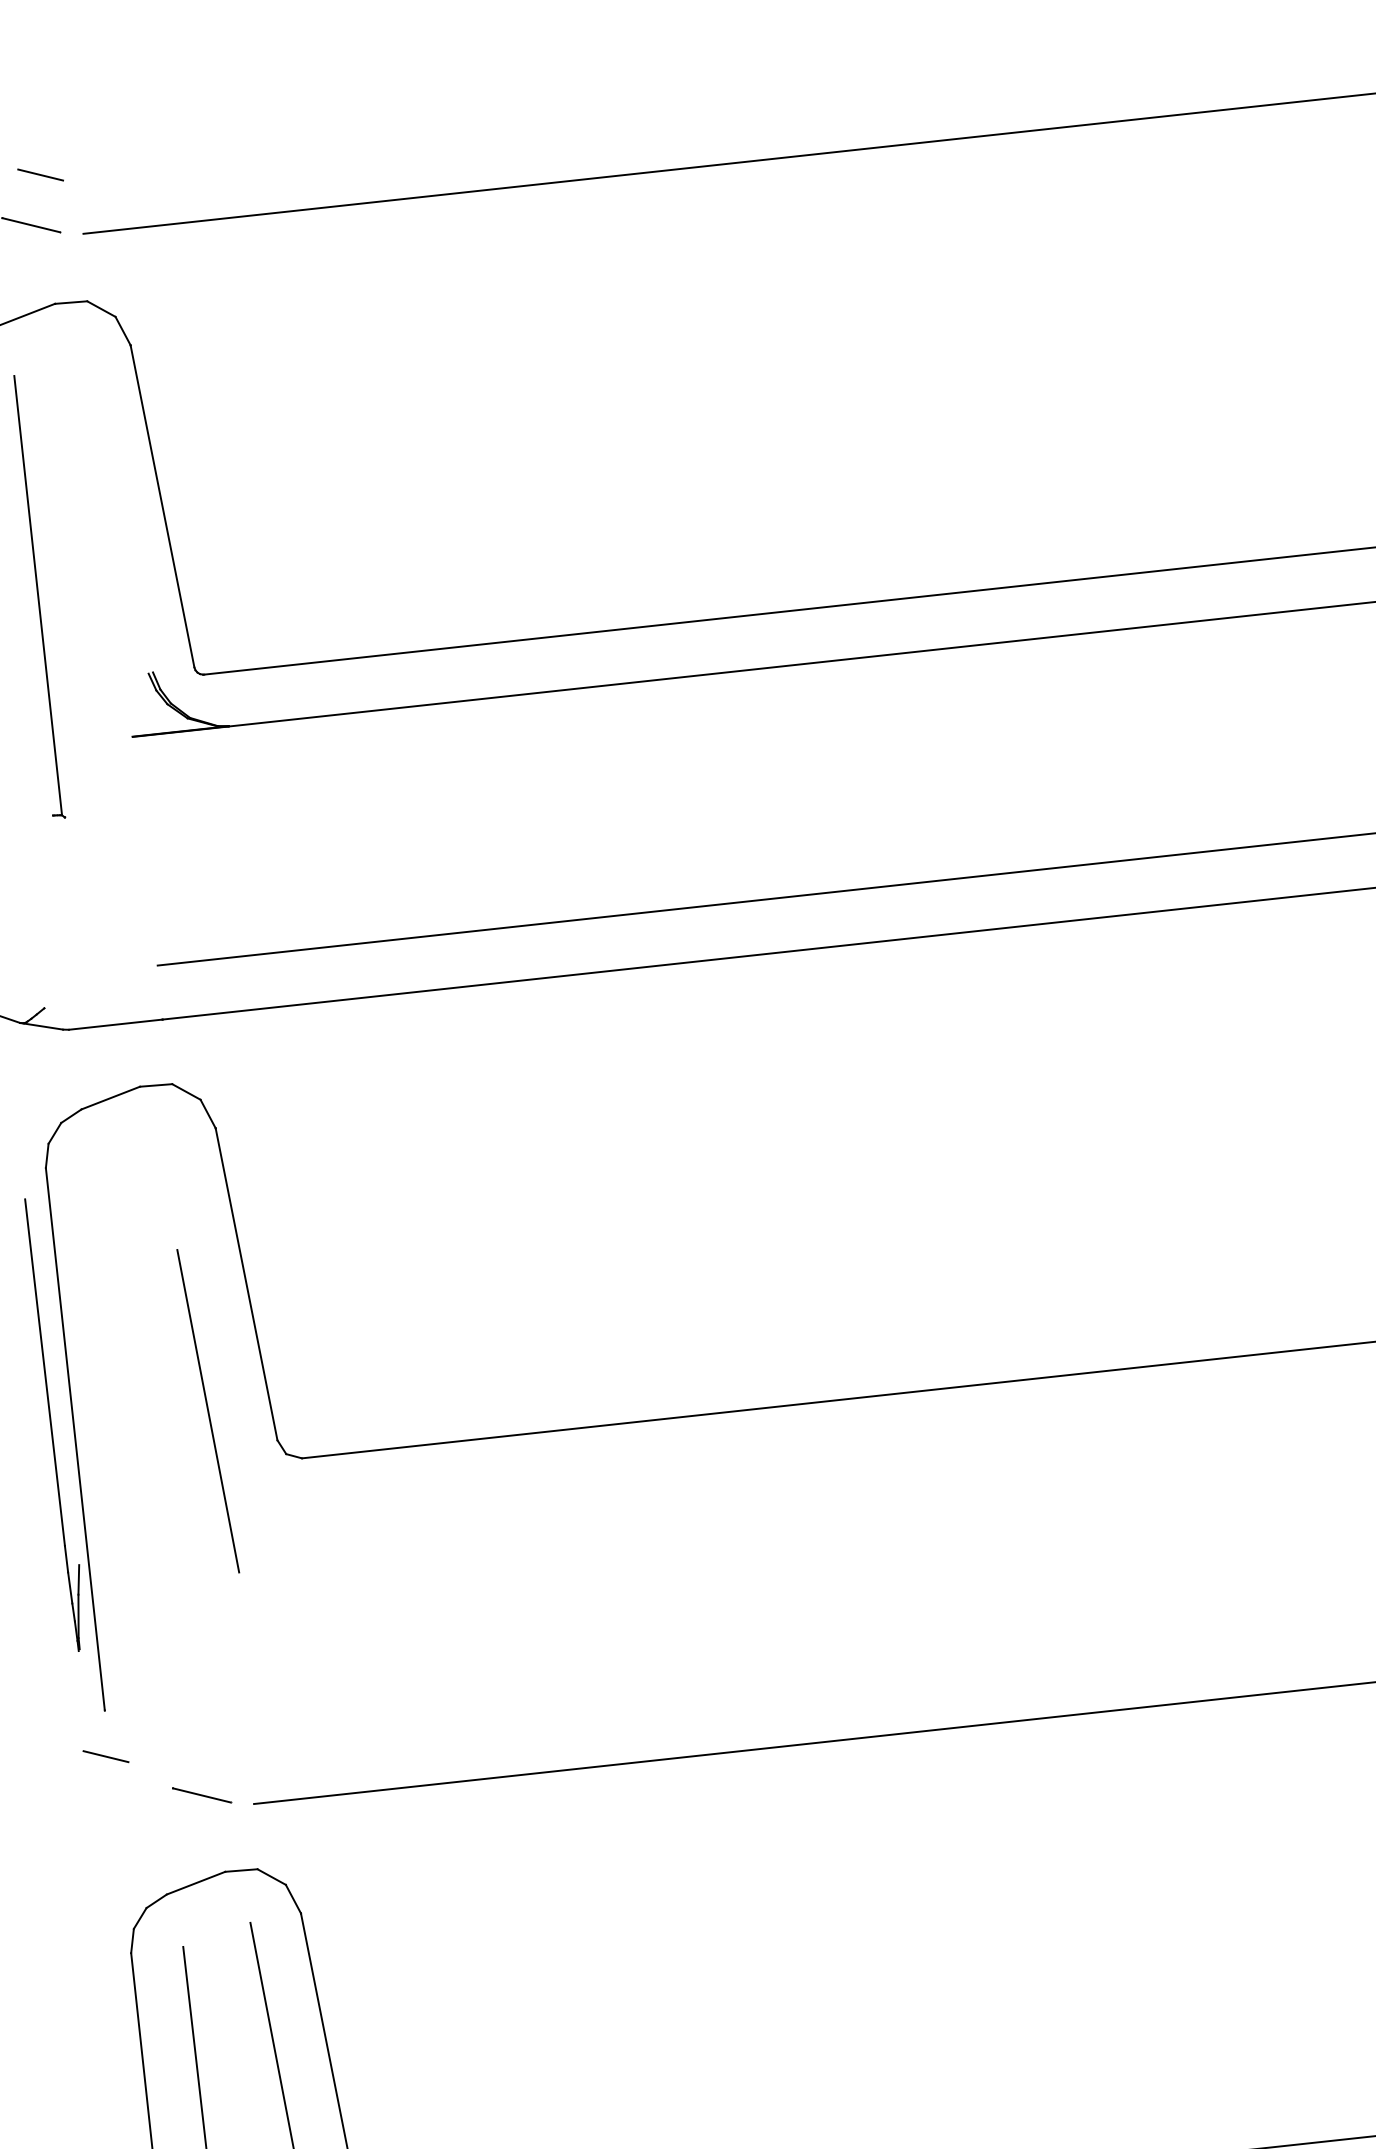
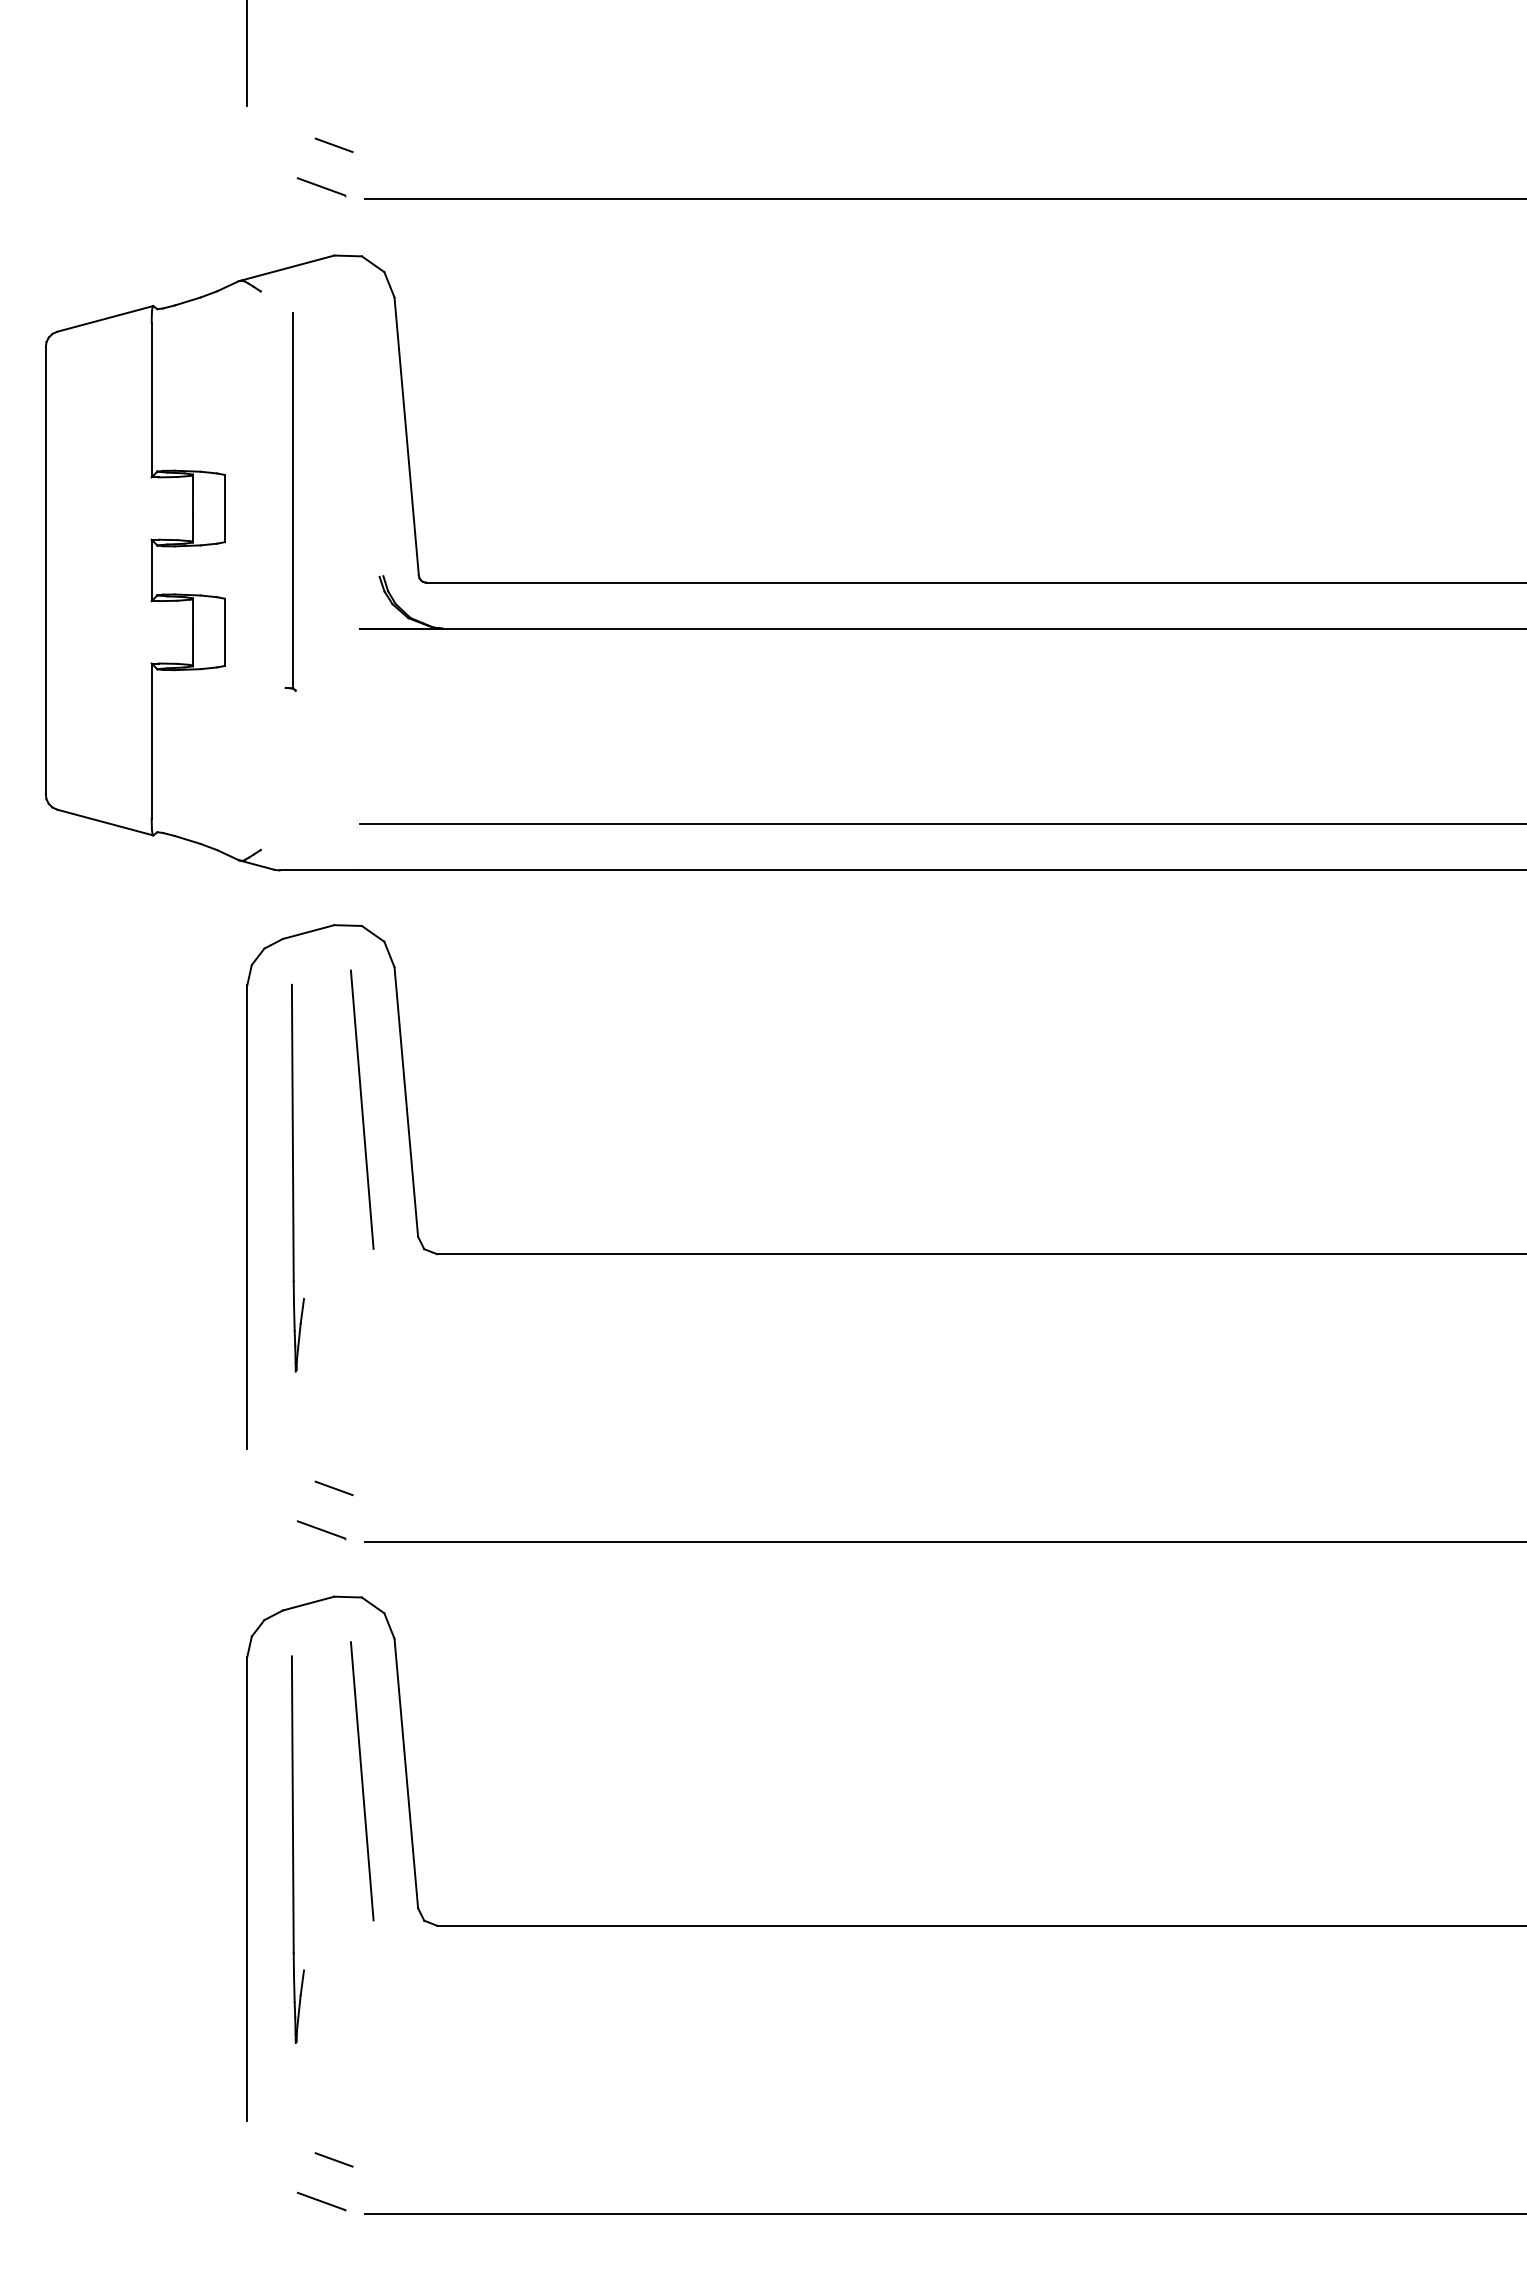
line: (208, 1410) -> (362, 1109), moved
part: (56, 1423) -> (297, 1177), moved
line: (105, 1755) -> (333, 1487), moved

